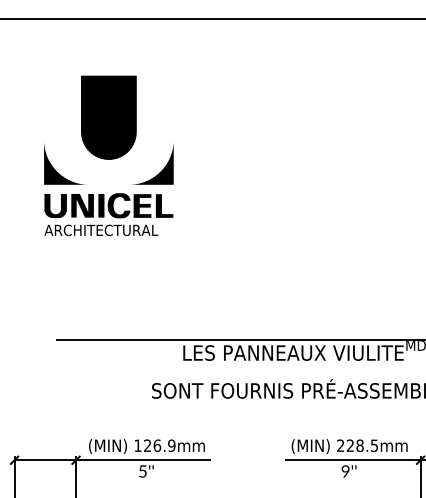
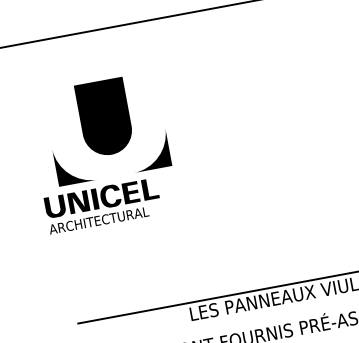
part: (108, 129) -> (106, 128), moved

